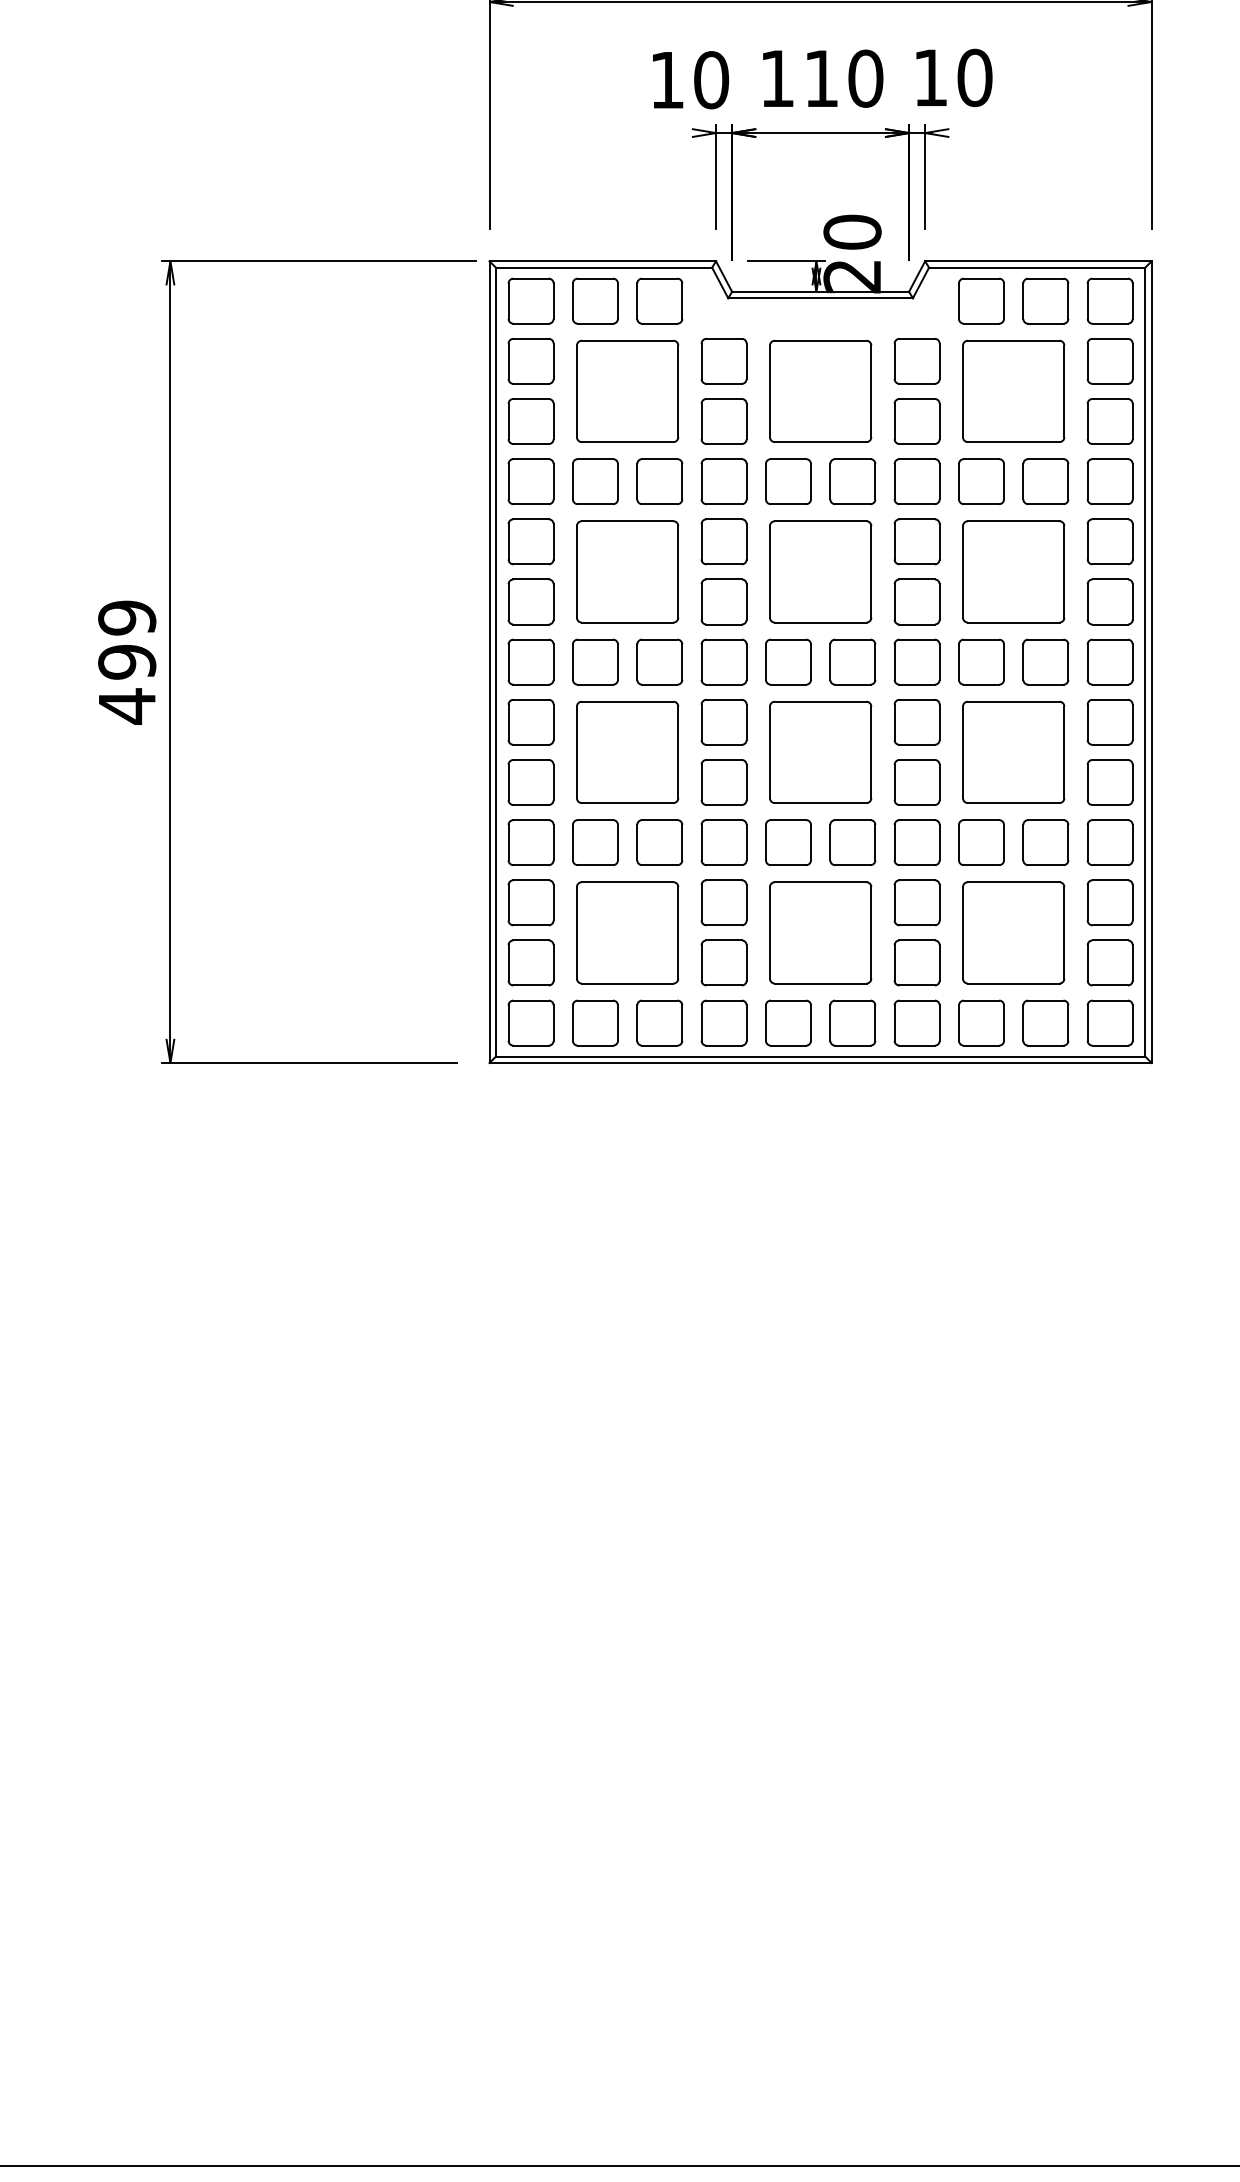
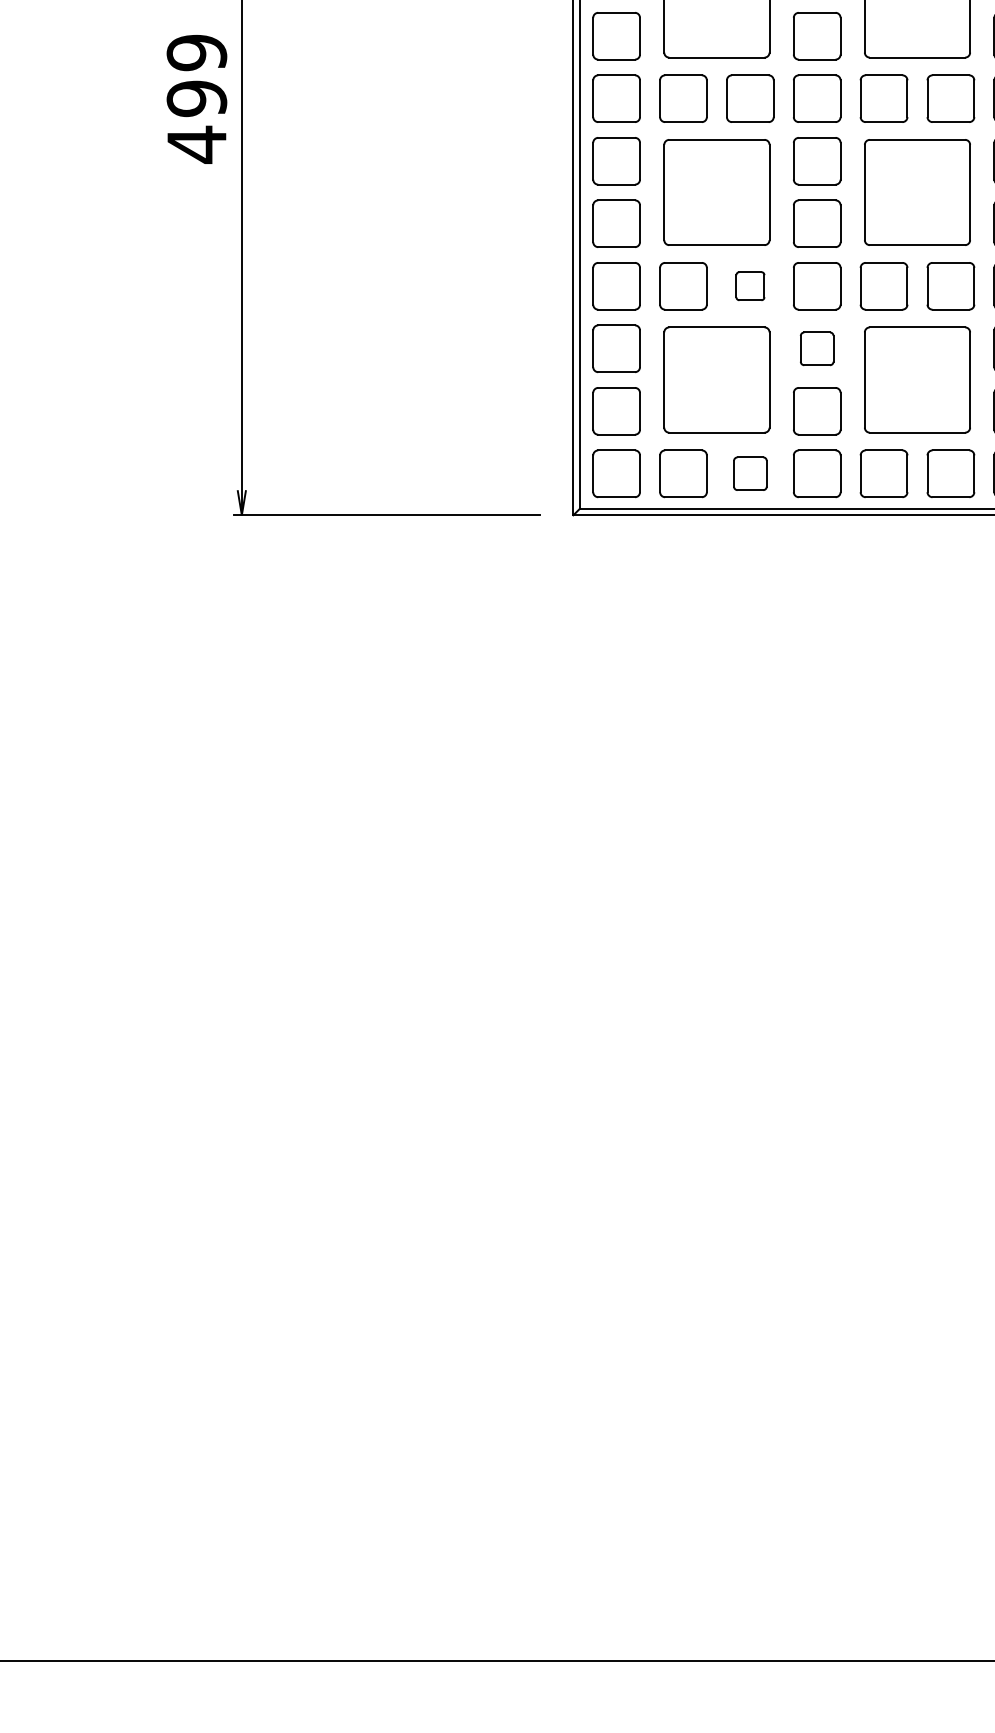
part: (659, 842) -> (750, 286), size x0.6
part: (723, 902) -> (816, 348), size x0.7
part: (659, 1022) -> (750, 473), size x0.7

